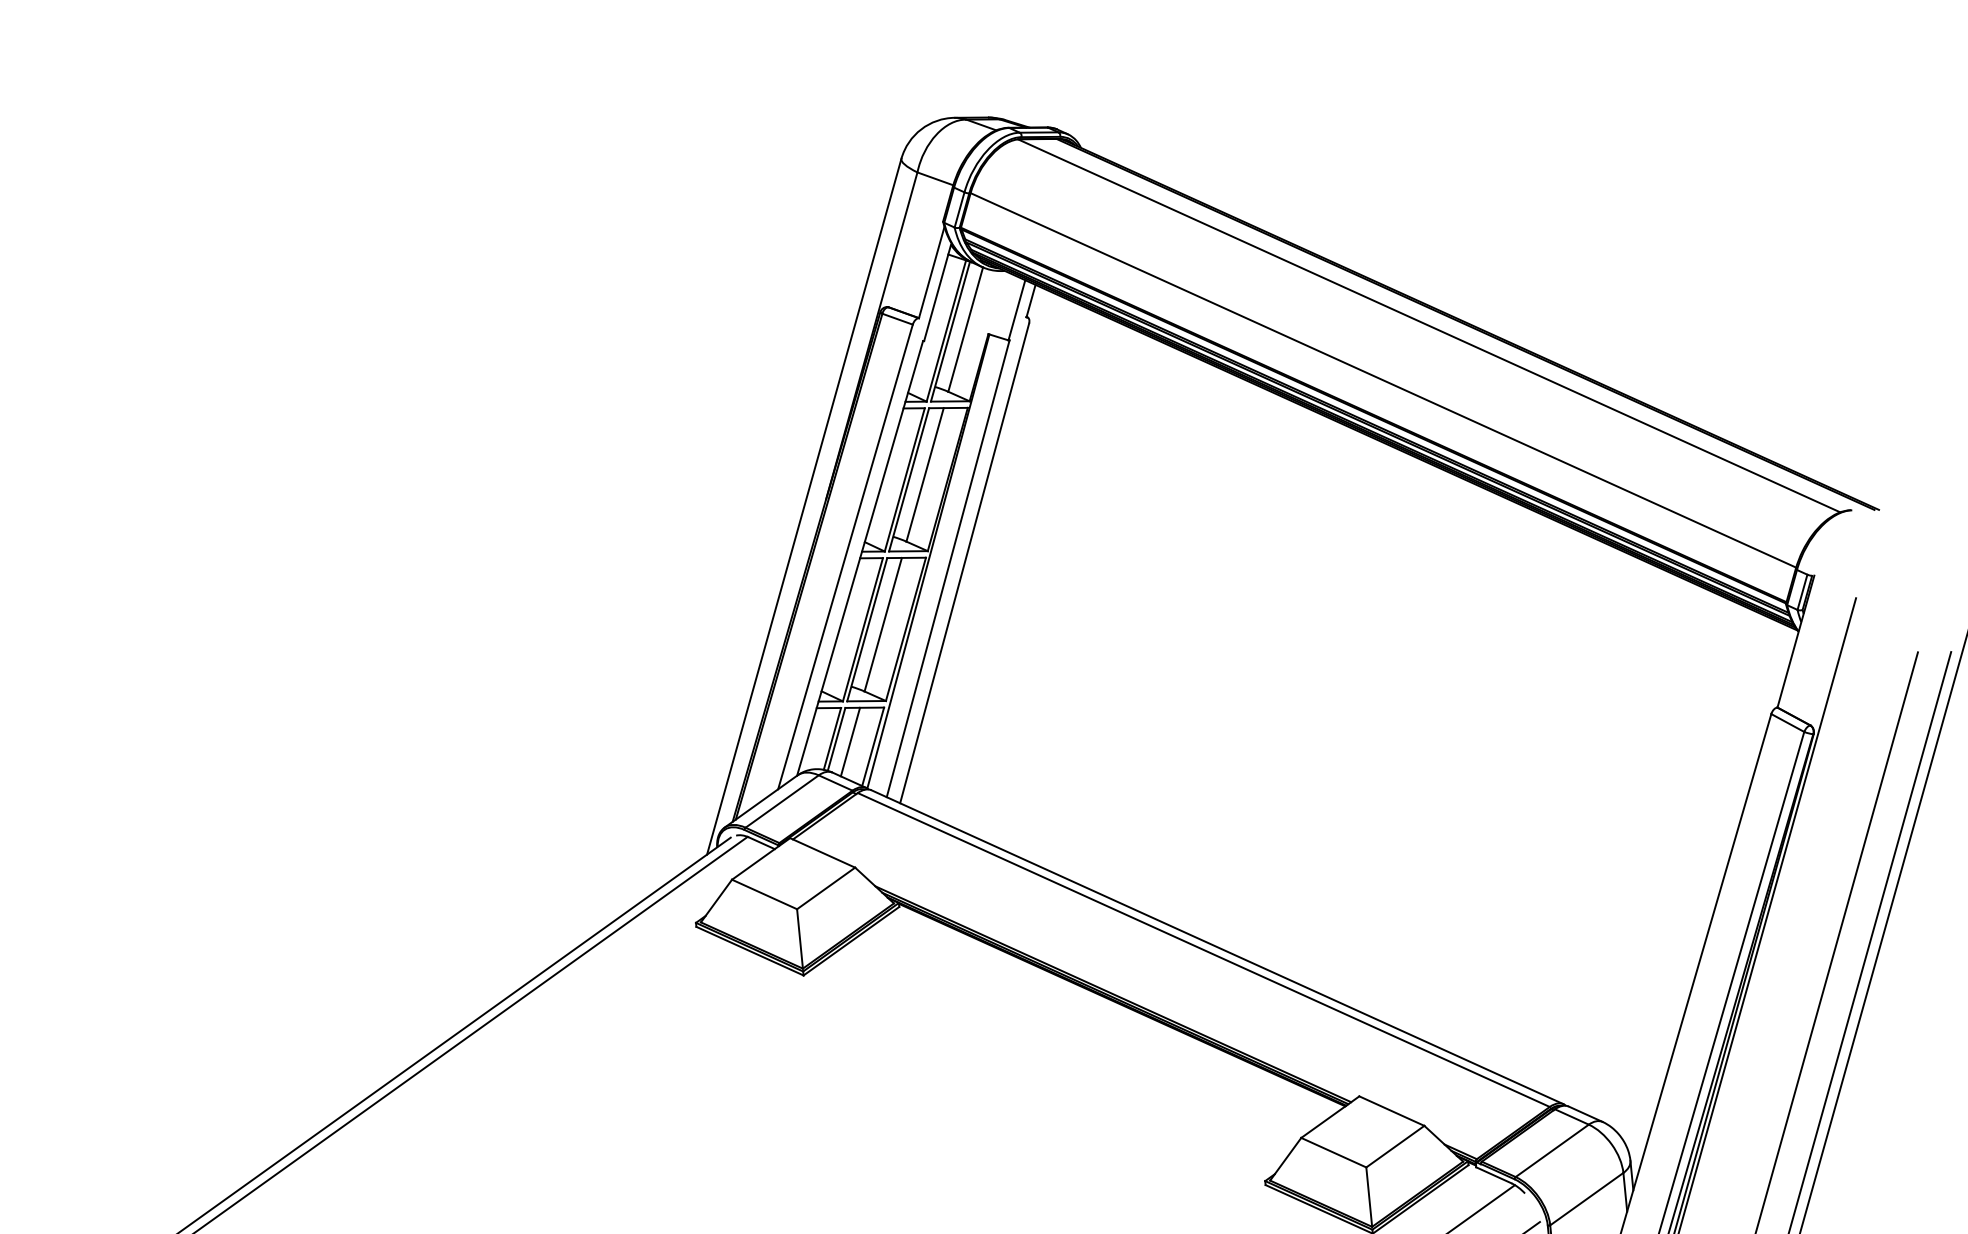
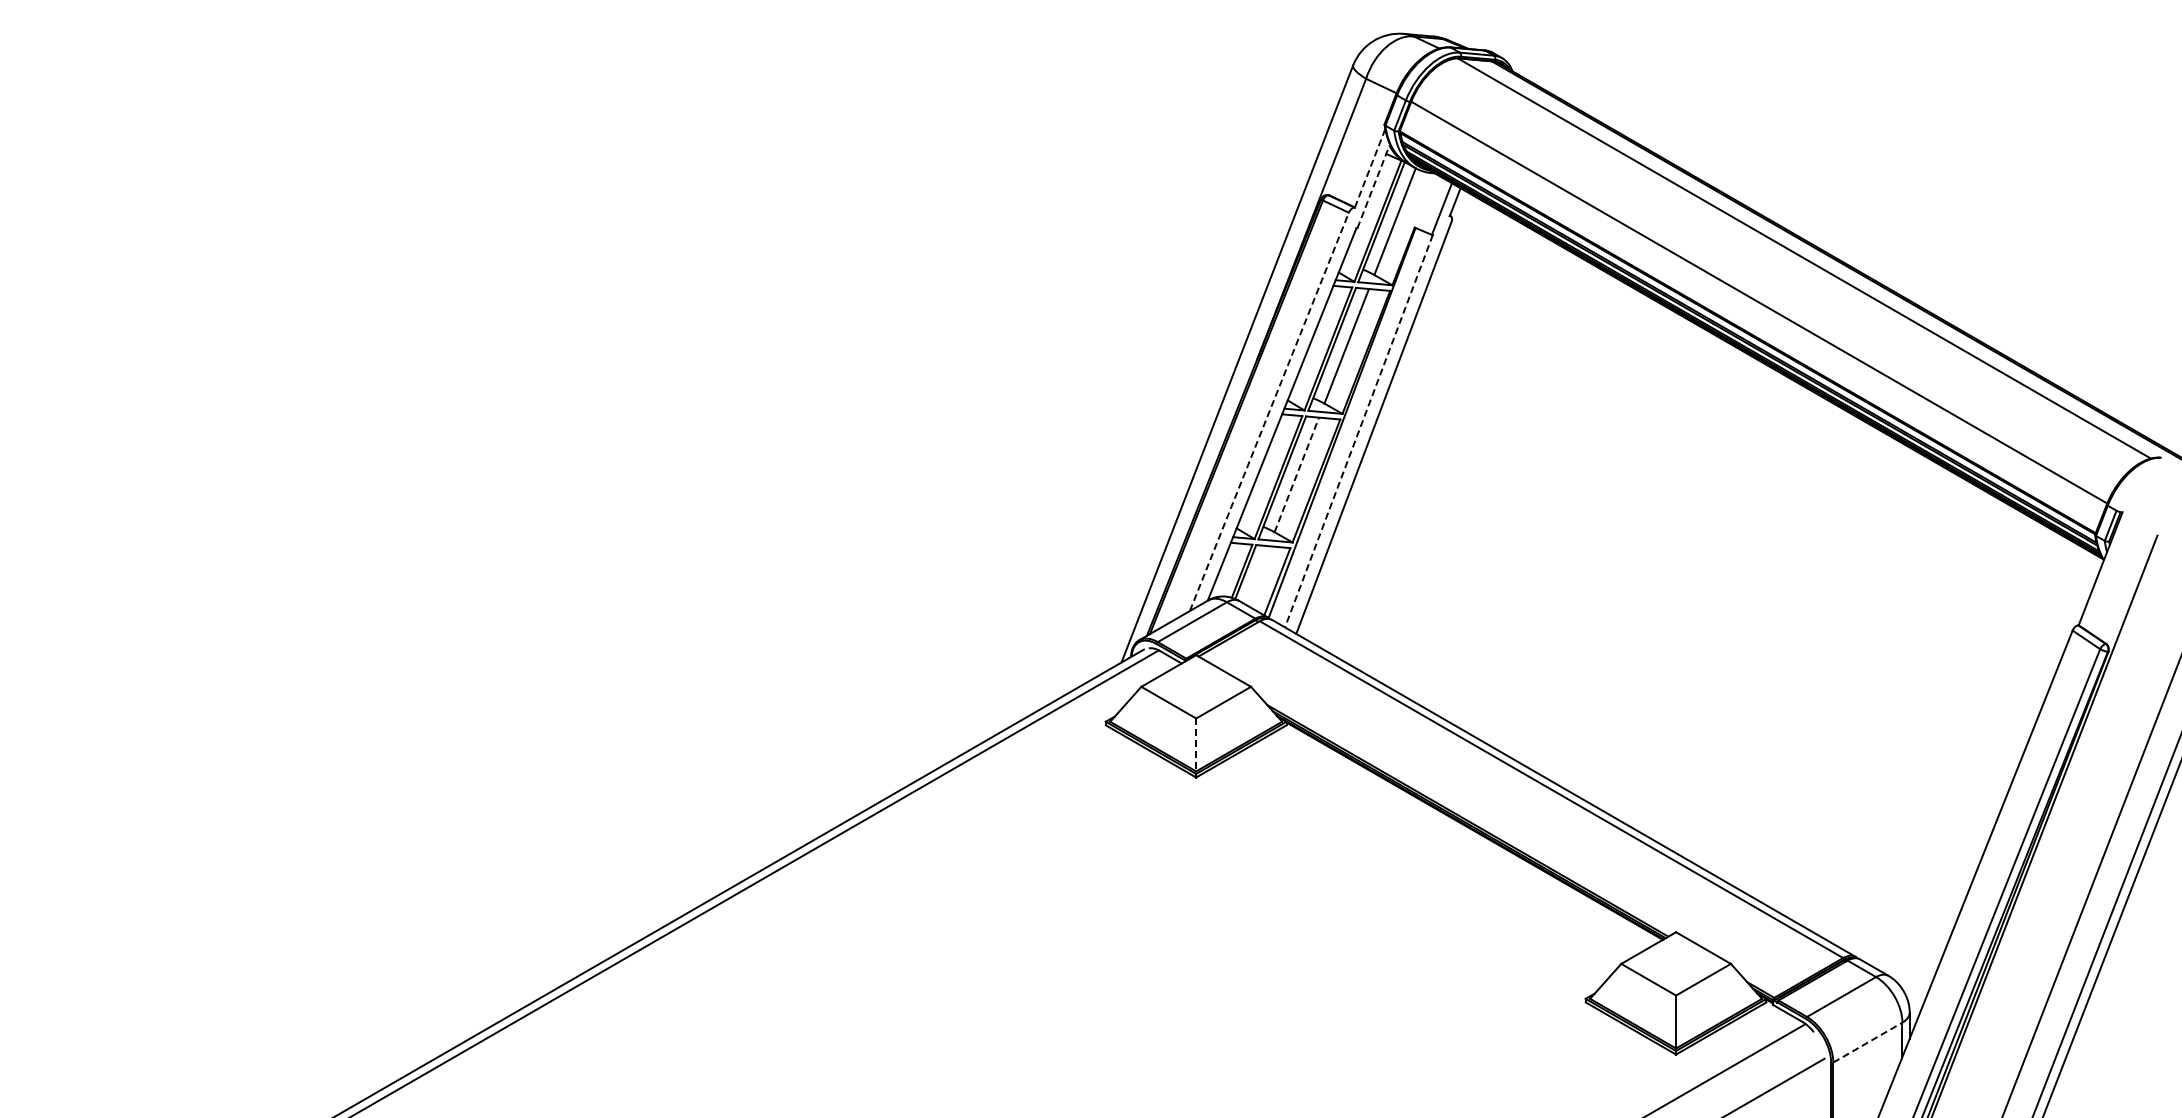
line: (932, 272) -> (1370, 168), solid -> dashed
line: (937, 292) -> (1373, 186), solid -> dashed
line: (845, 556) -> (1269, 411), solid -> dashed
line: (947, 569) -> (1358, 431), solid -> dashed
line: (883, 624) -> (1297, 474), solid -> dashed
line: (850, 741) -> (1257, 575), removed
line: (800, 939) -> (1196, 745), solid -> dashed
line: (1586, 1199) -> (1867, 1042), solid -> dashed

